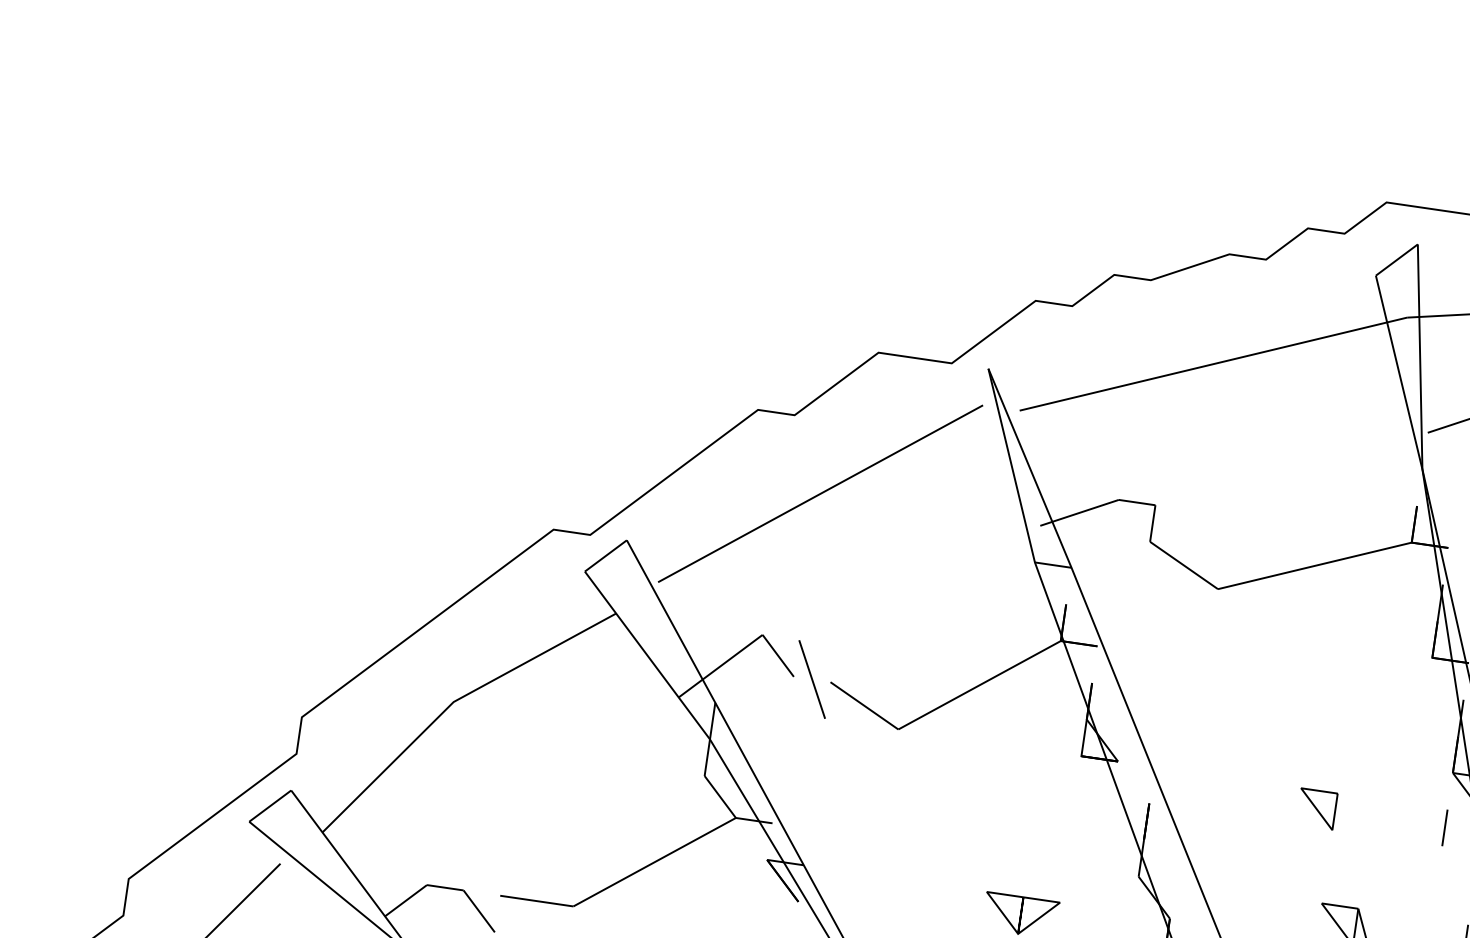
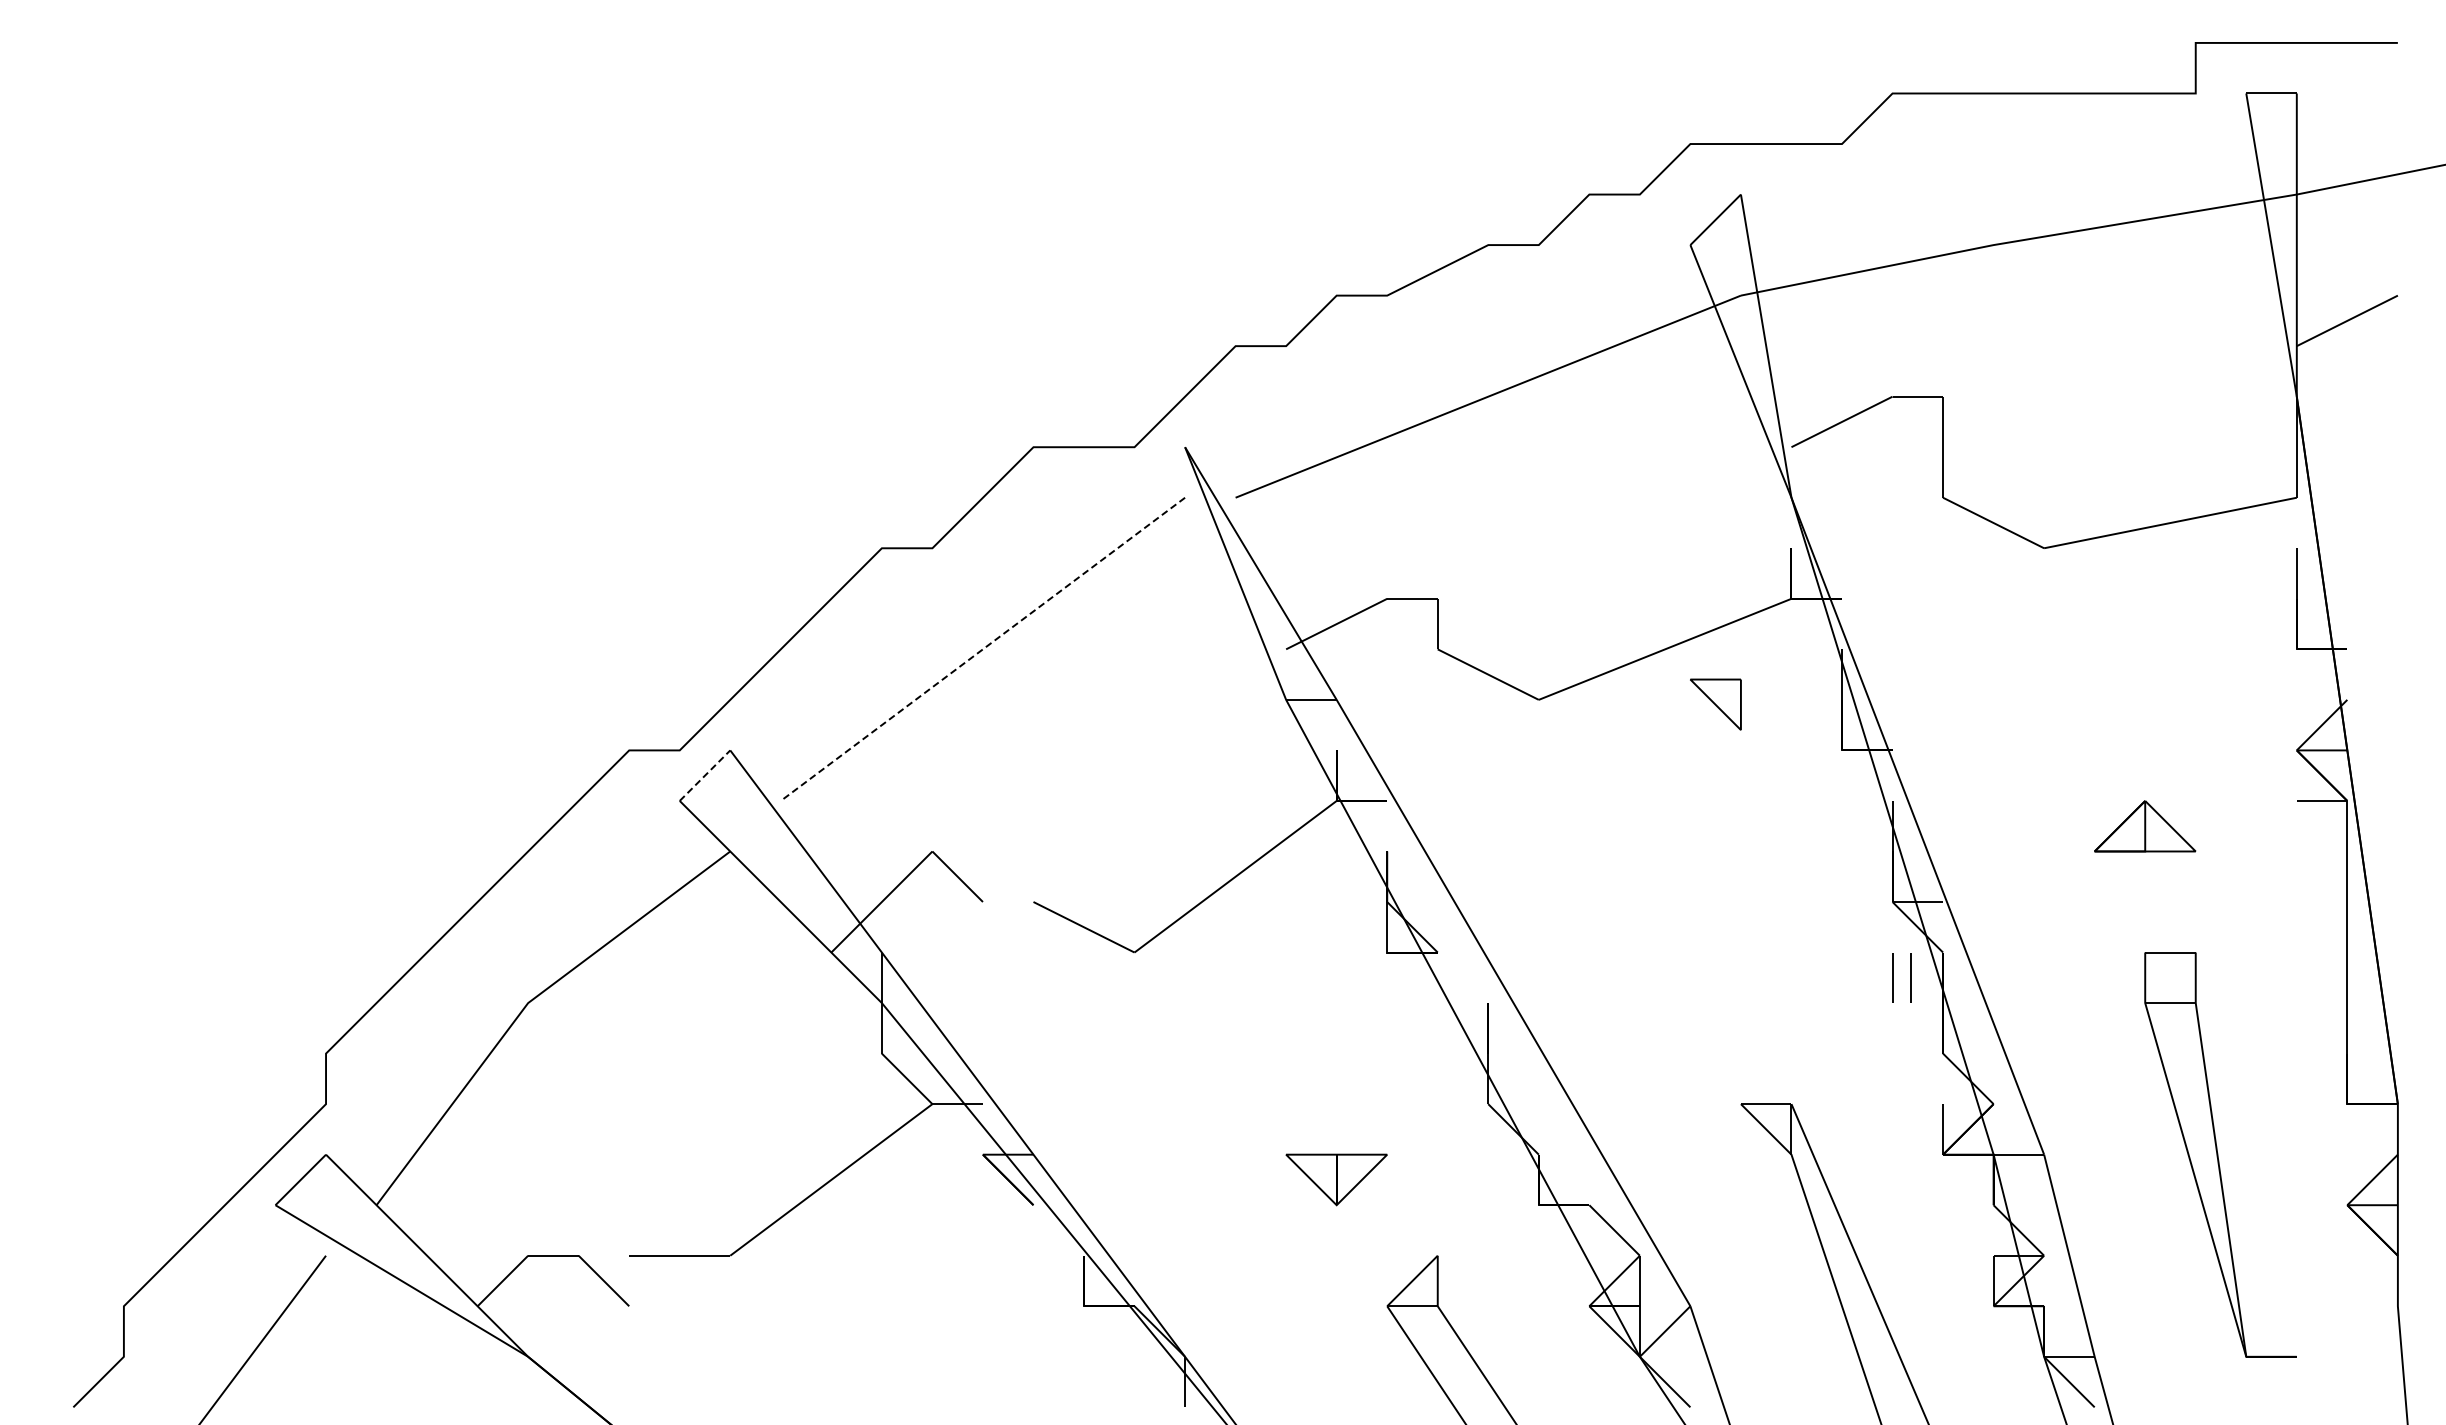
line: (820, 493) -> (982, 649), solid -> dashed
line: (606, 555) -> (705, 775), solid -> dashed
line: (811, 679) -> (1007, 901), removed
part: (1316, 808) -> (1715, 704), moved
line: (1457, 829) -> (1910, 977), added

